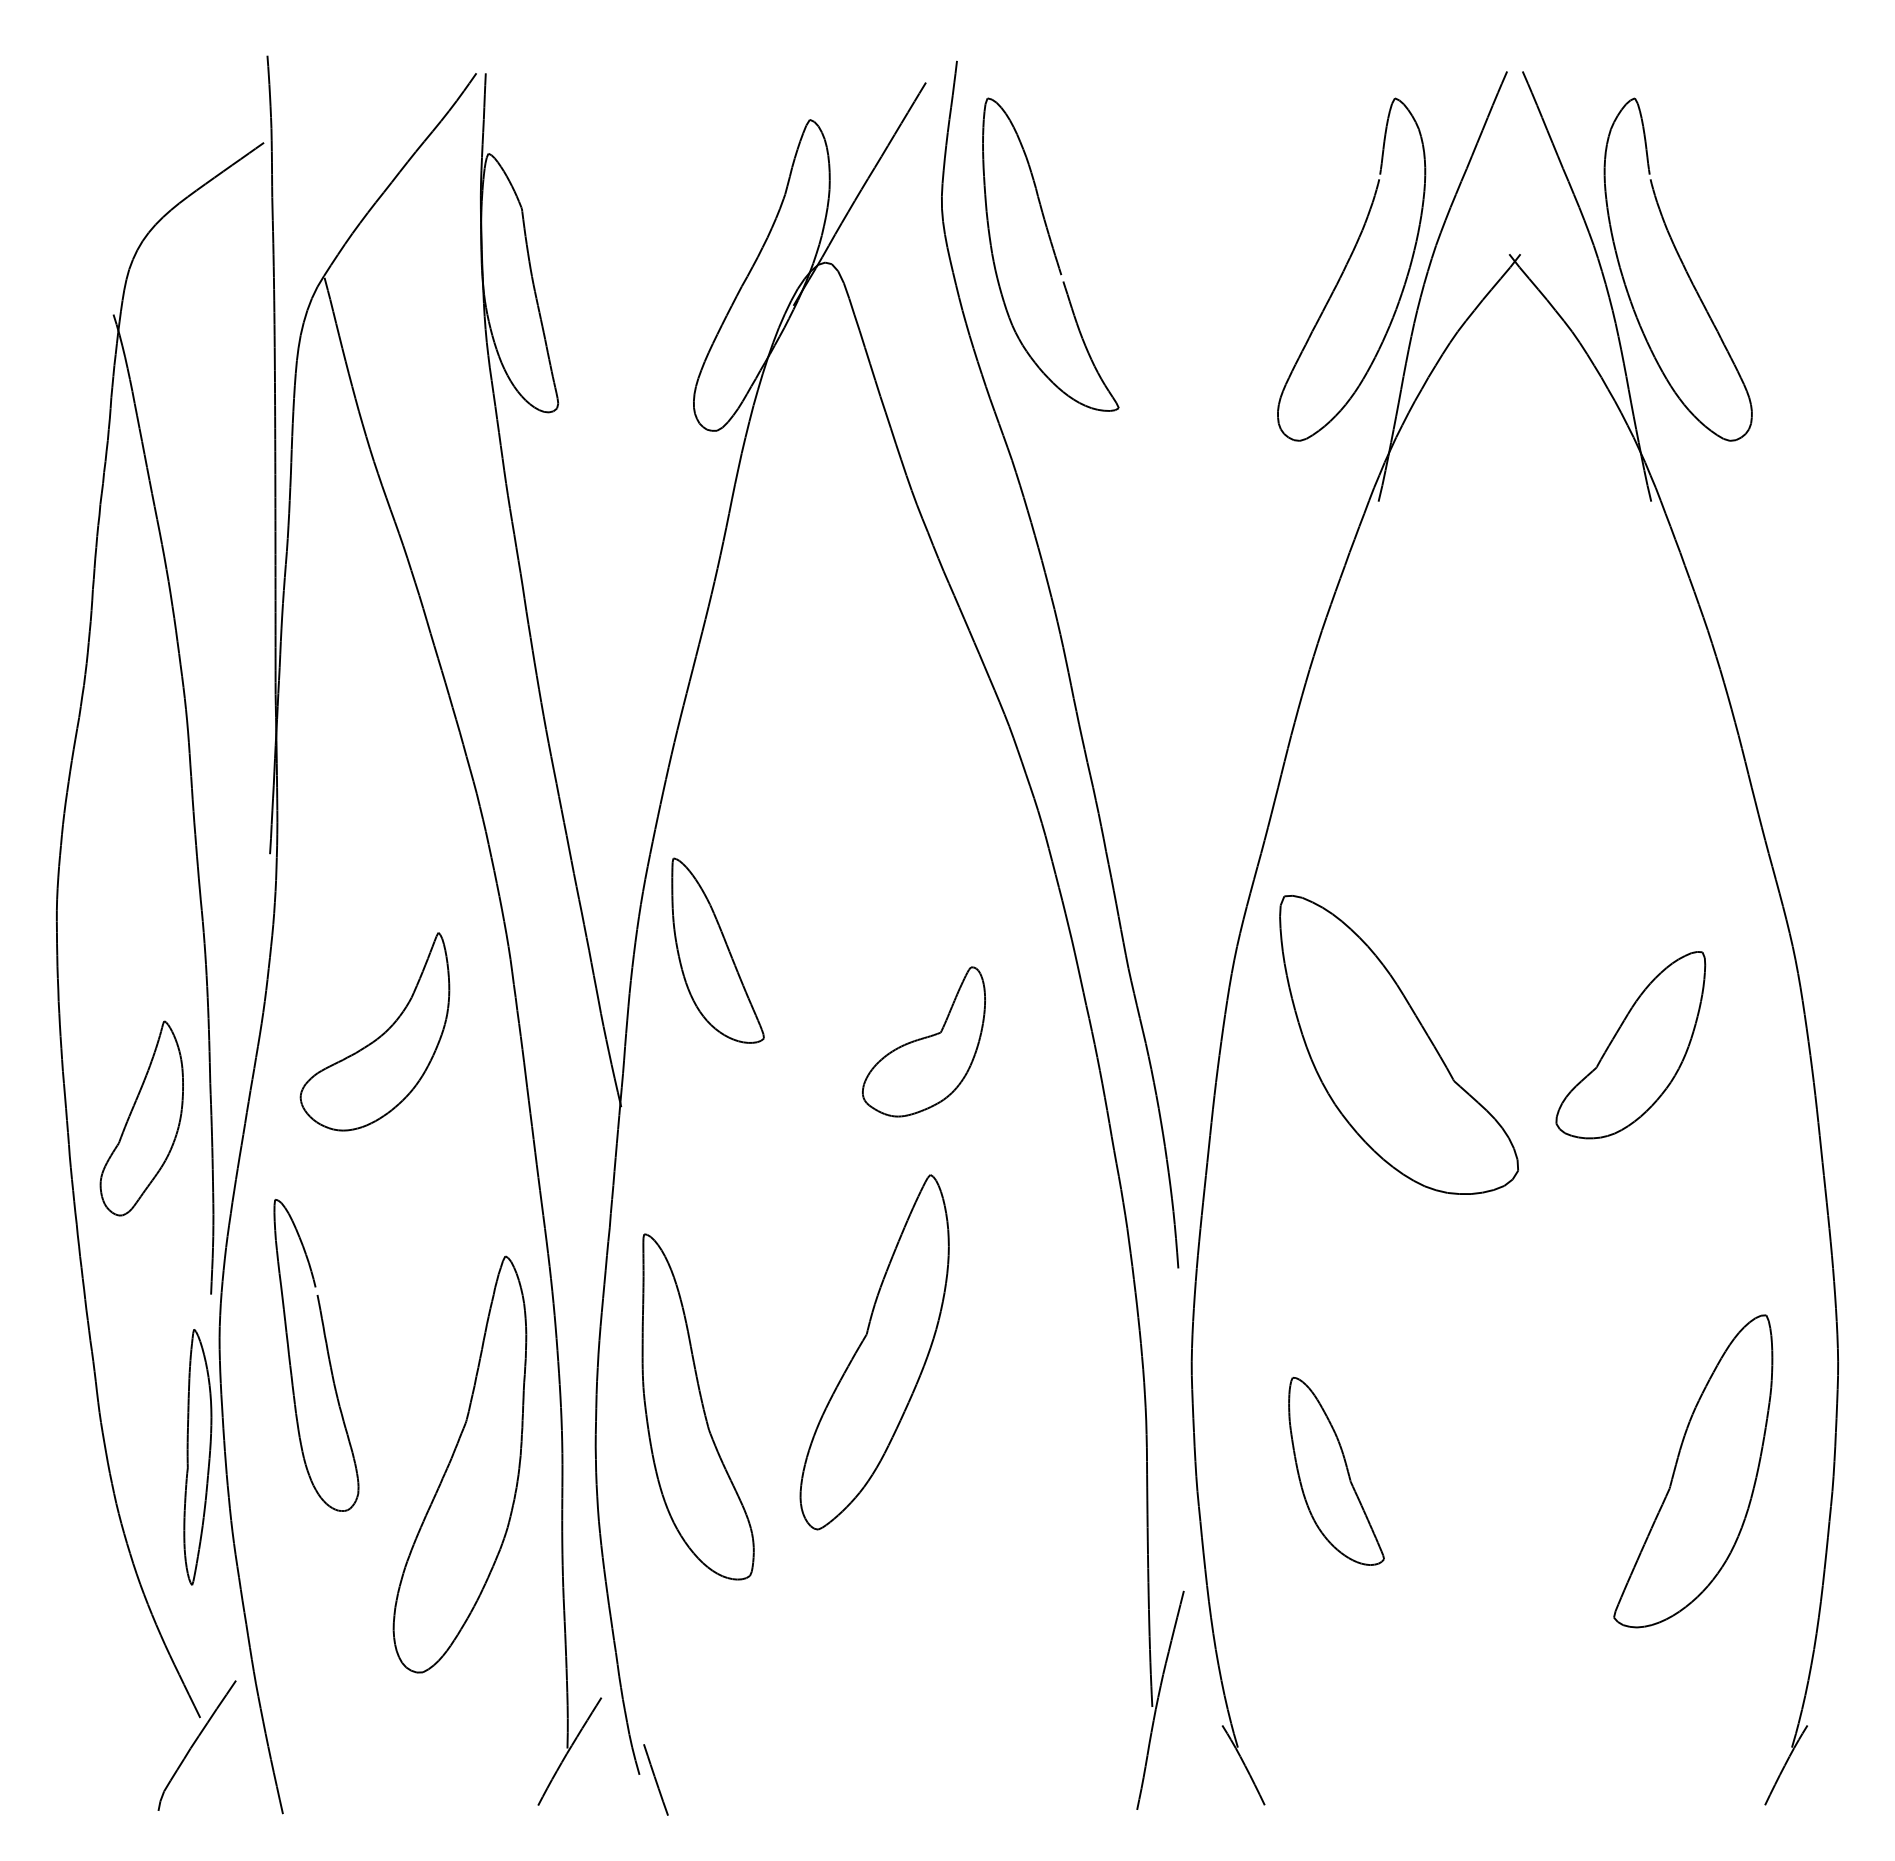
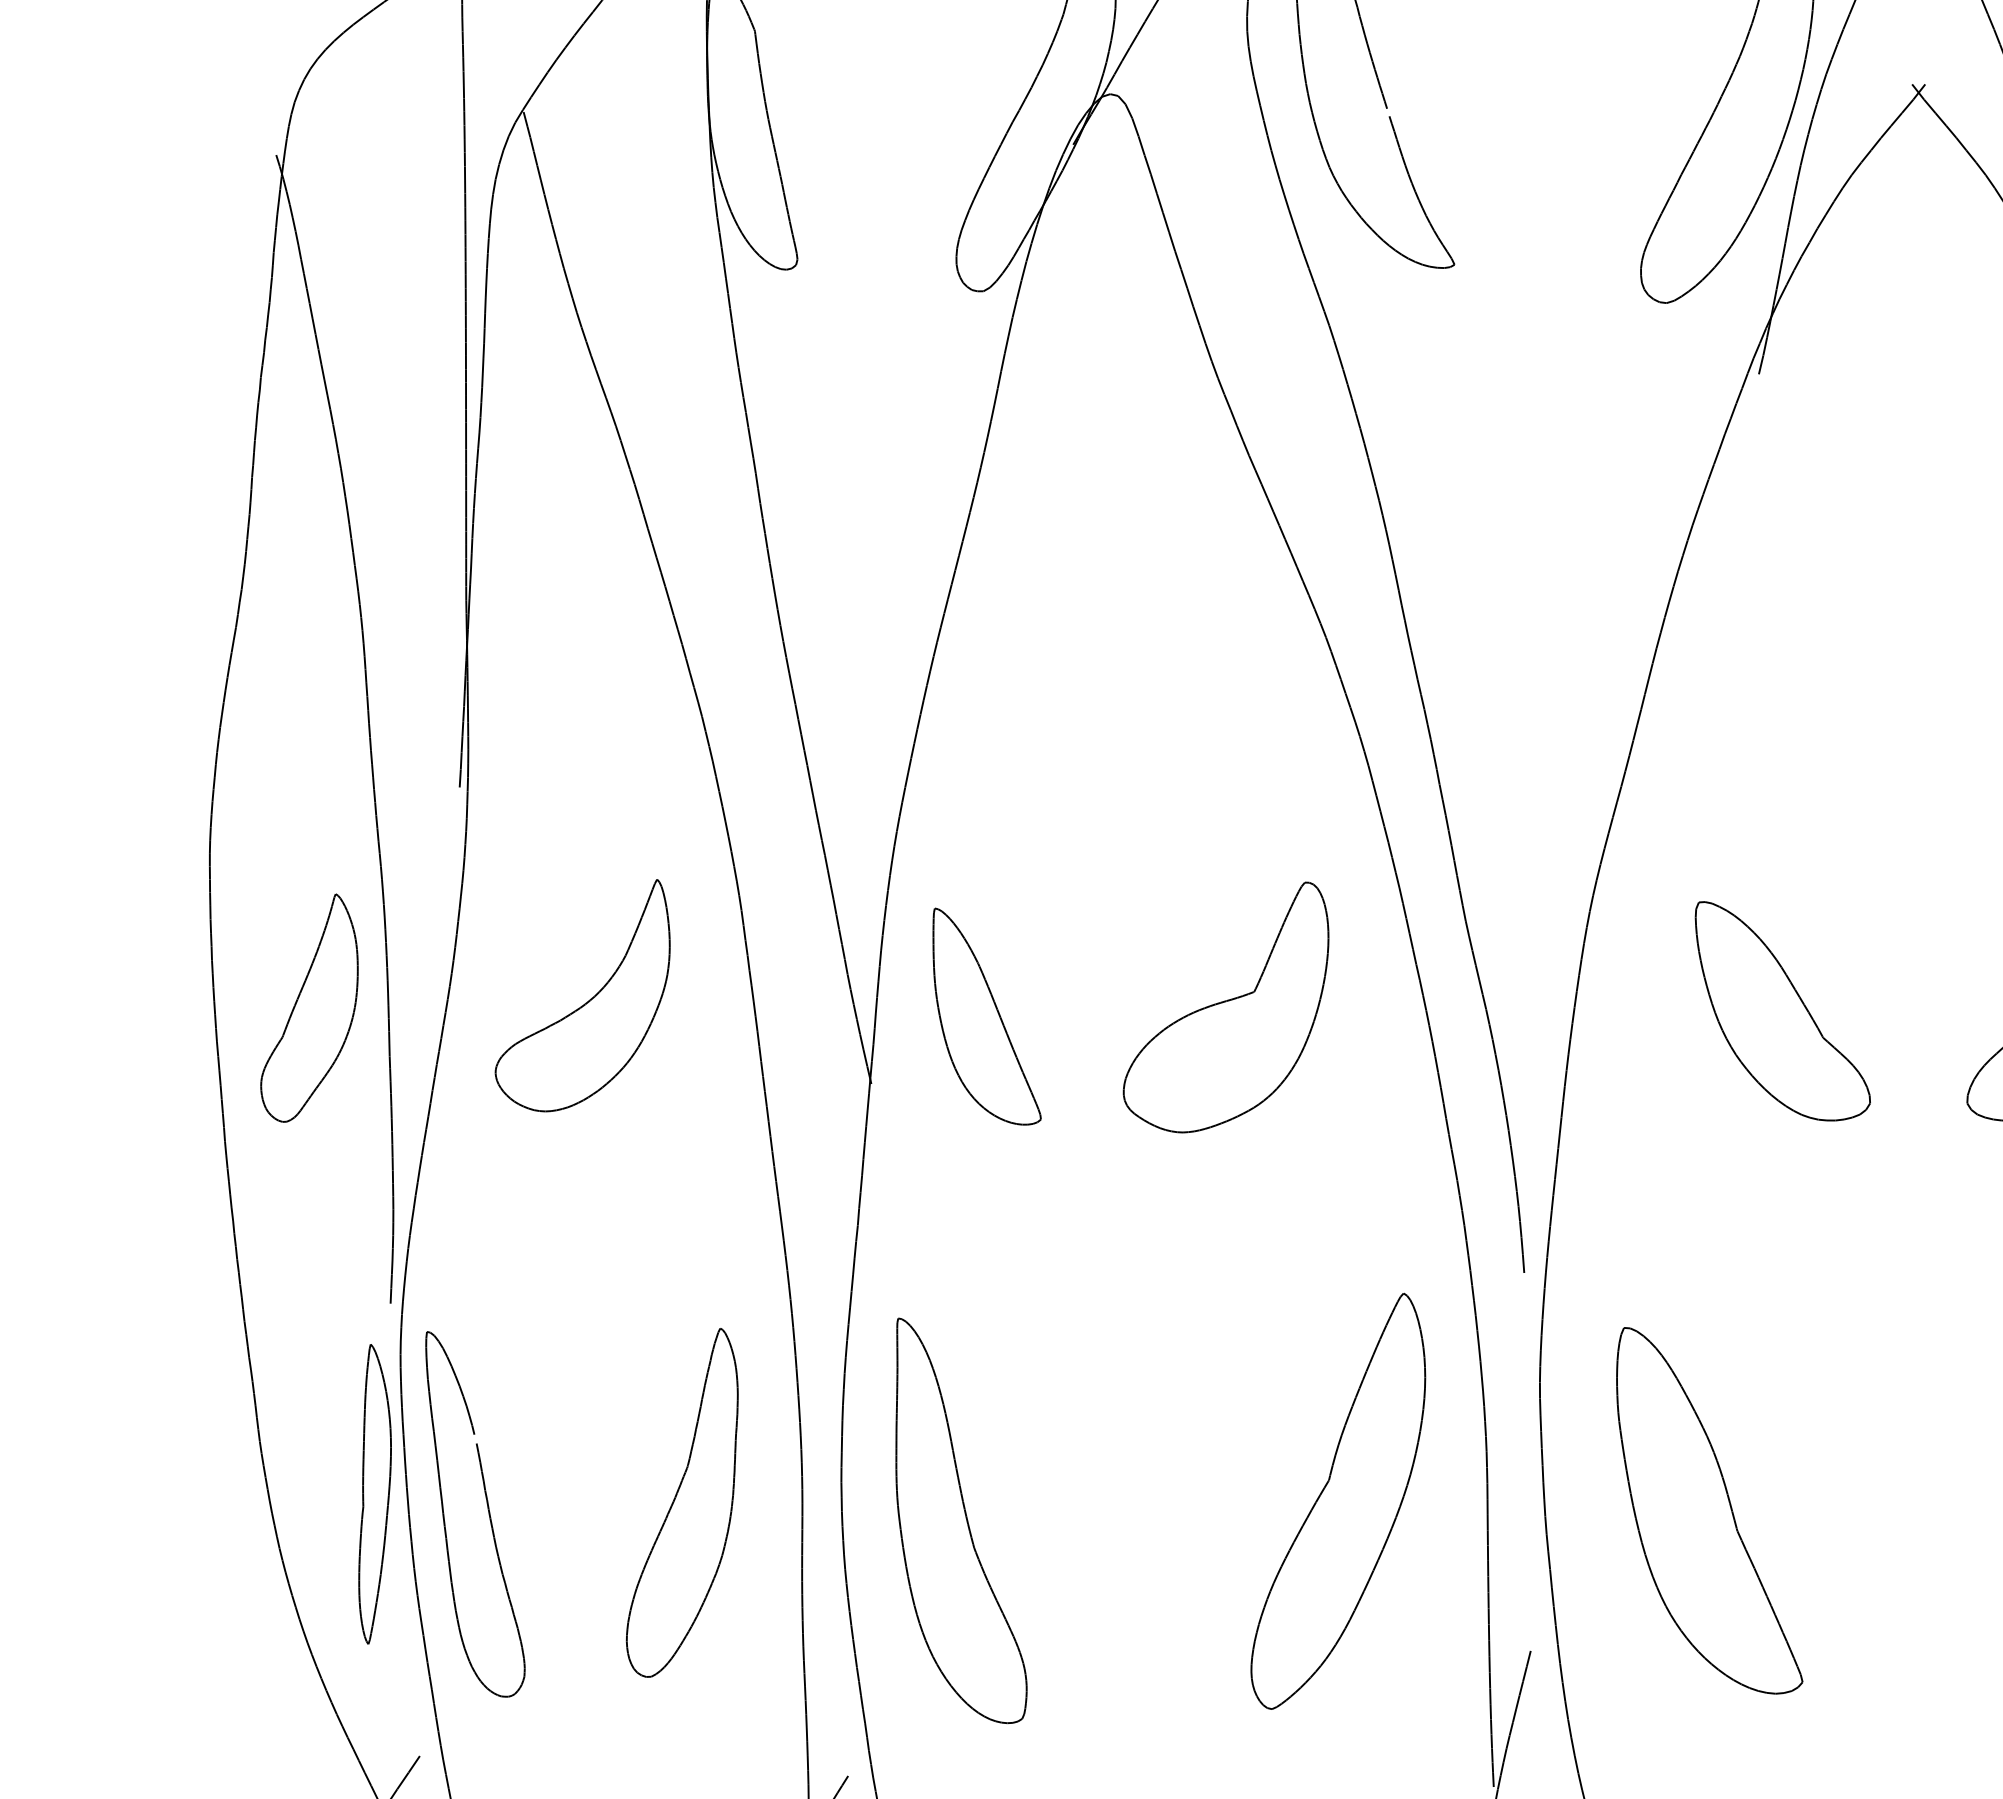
part: (717, 950) -> (986, 1016), moved
part: (923, 1041) -> (1225, 1007), size x1.43
part: (1398, 1045) -> (1782, 1011), size x0.62
part: (141, 1118) -> (309, 1008), moved
part: (326, 1351) -> (487, 1509), moved
part: (874, 1352) -> (1338, 1501), moved
part: (697, 1406) -> (960, 1520), moved
part: (459, 1464) -> (681, 1502), size x0.71
part: (1336, 1471) -> (1709, 1510), size x1.67

